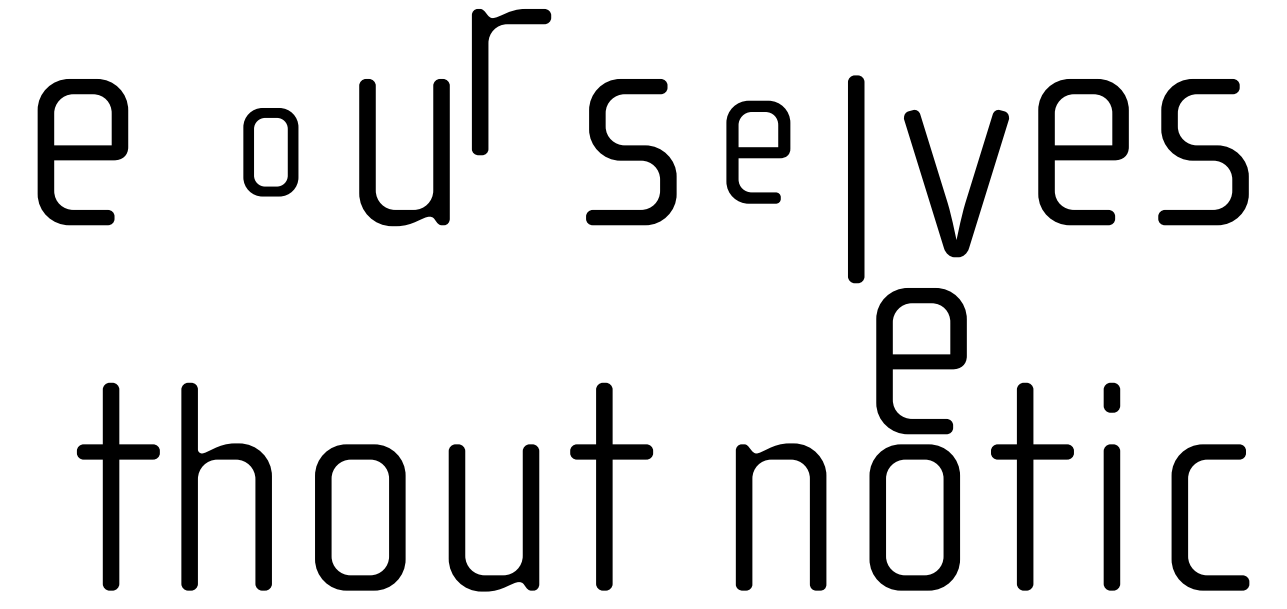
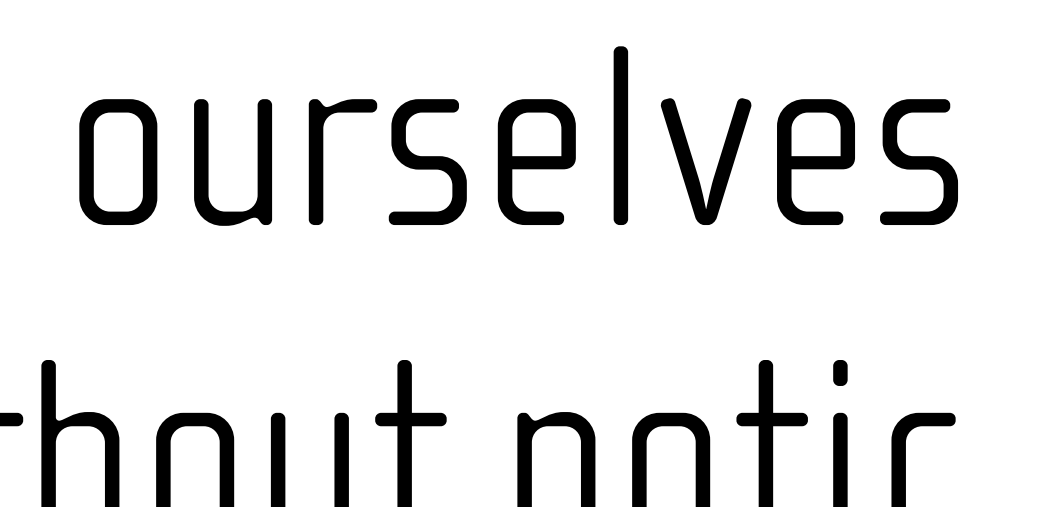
part: (488, 82) -> (323, 162), moved
part: (270, 152) -> (118, 162), size x1.67
part: (758, 152) -> (536, 162), size x1.43
part: (856, 179) -> (621, 135), moved
part: (943, 188) -> (694, 165), moved
part: (921, 361) -> (676, 341), removed

